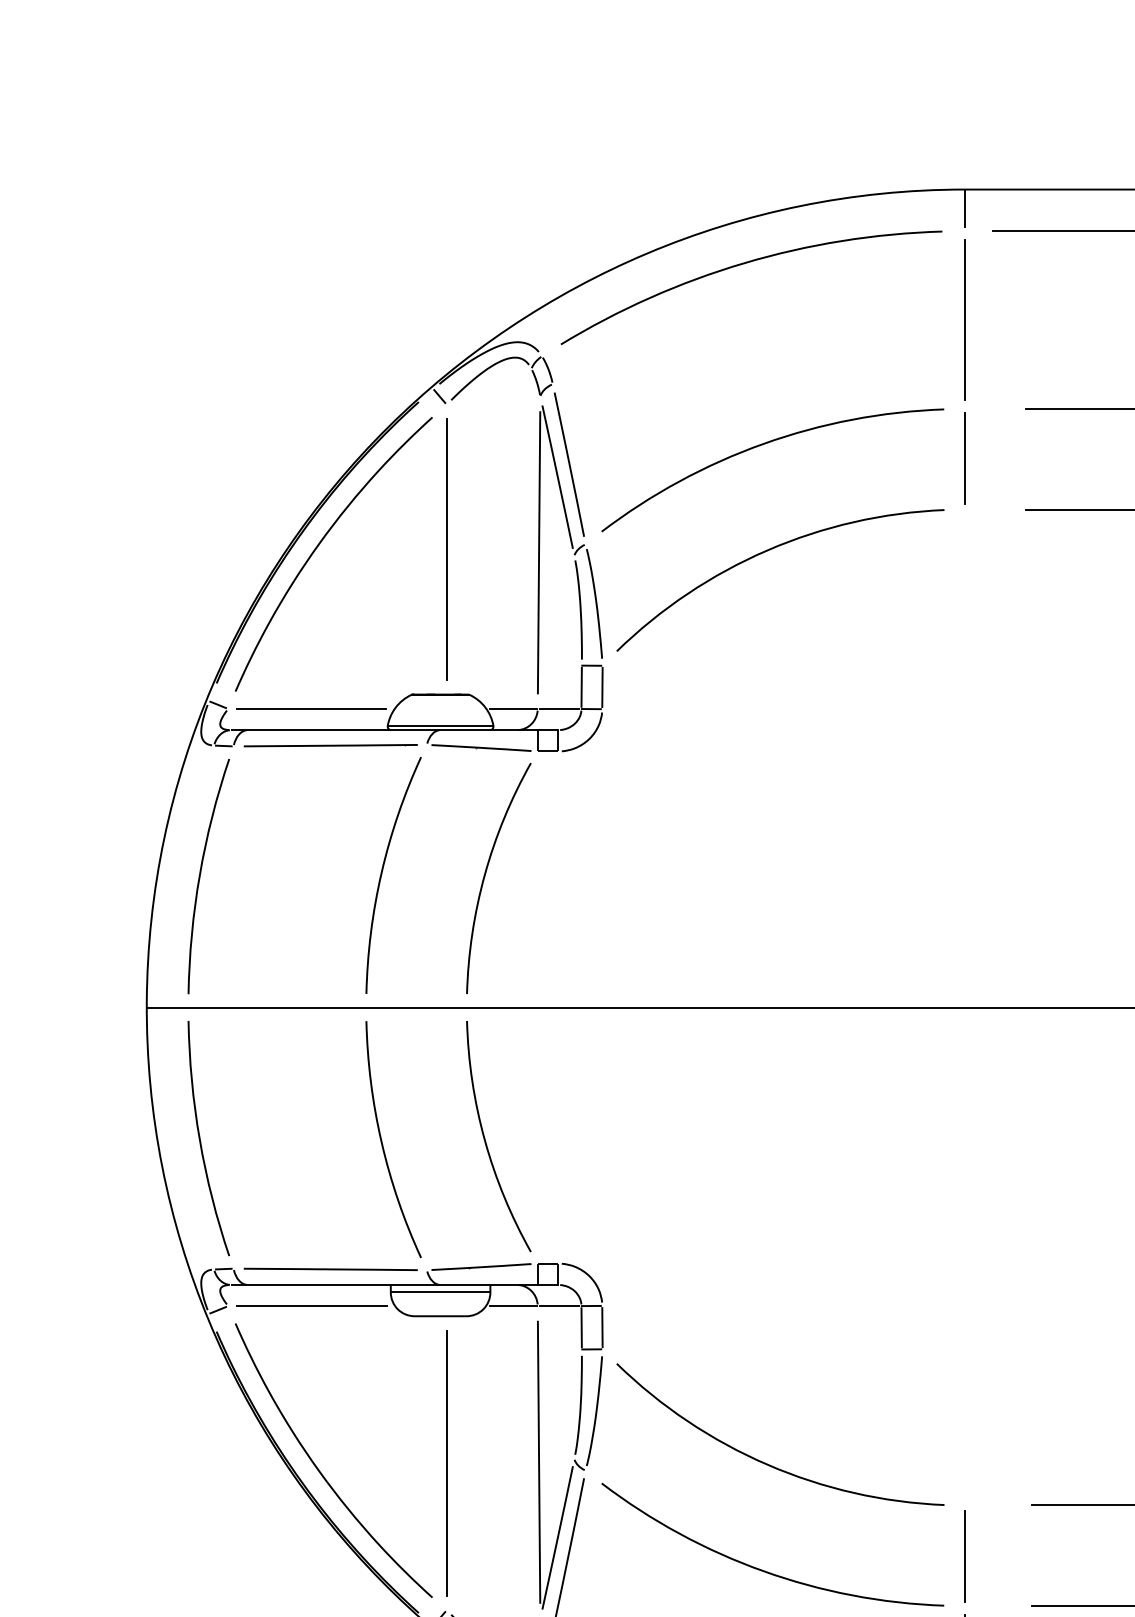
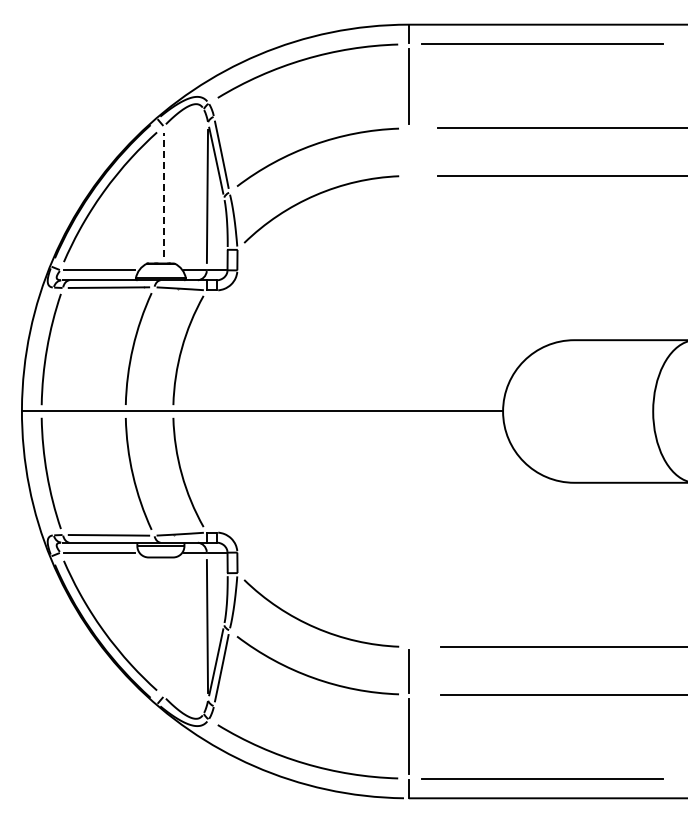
line: (964, 457) -> (408, 151), removed
line: (446, 550) -> (163, 195), solid -> dashed
line: (446, 1462) -> (163, 626), removed

